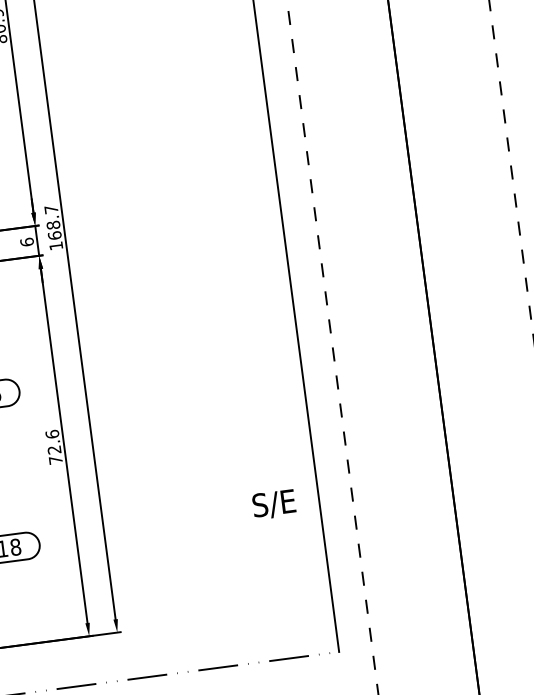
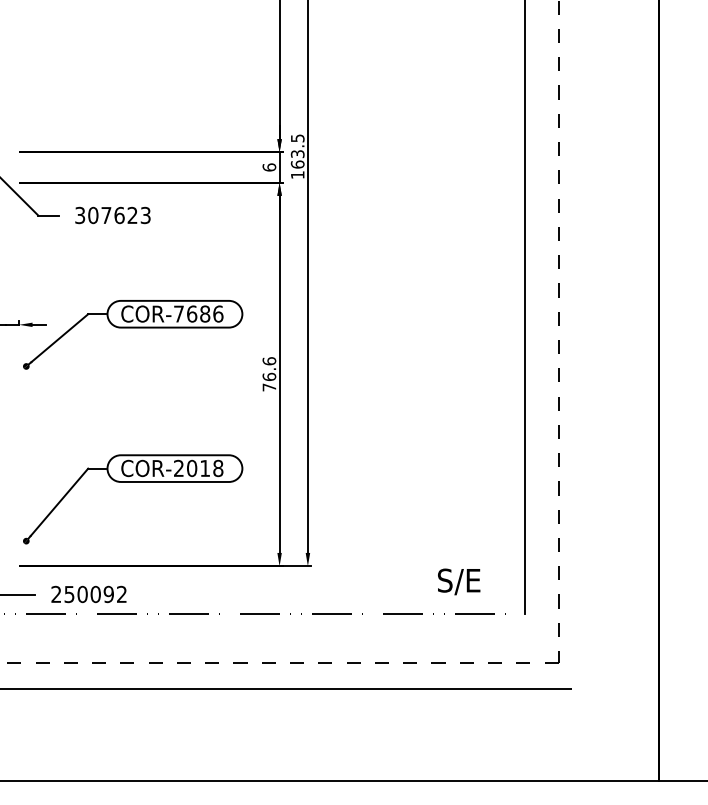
text: (52, 217) -> (297, 146), 168.7 -> 163.5
text: (54, 449) -> (269, 376), 72.6 -> 76.6
text: (274, 504) -> (459, 581), moved

